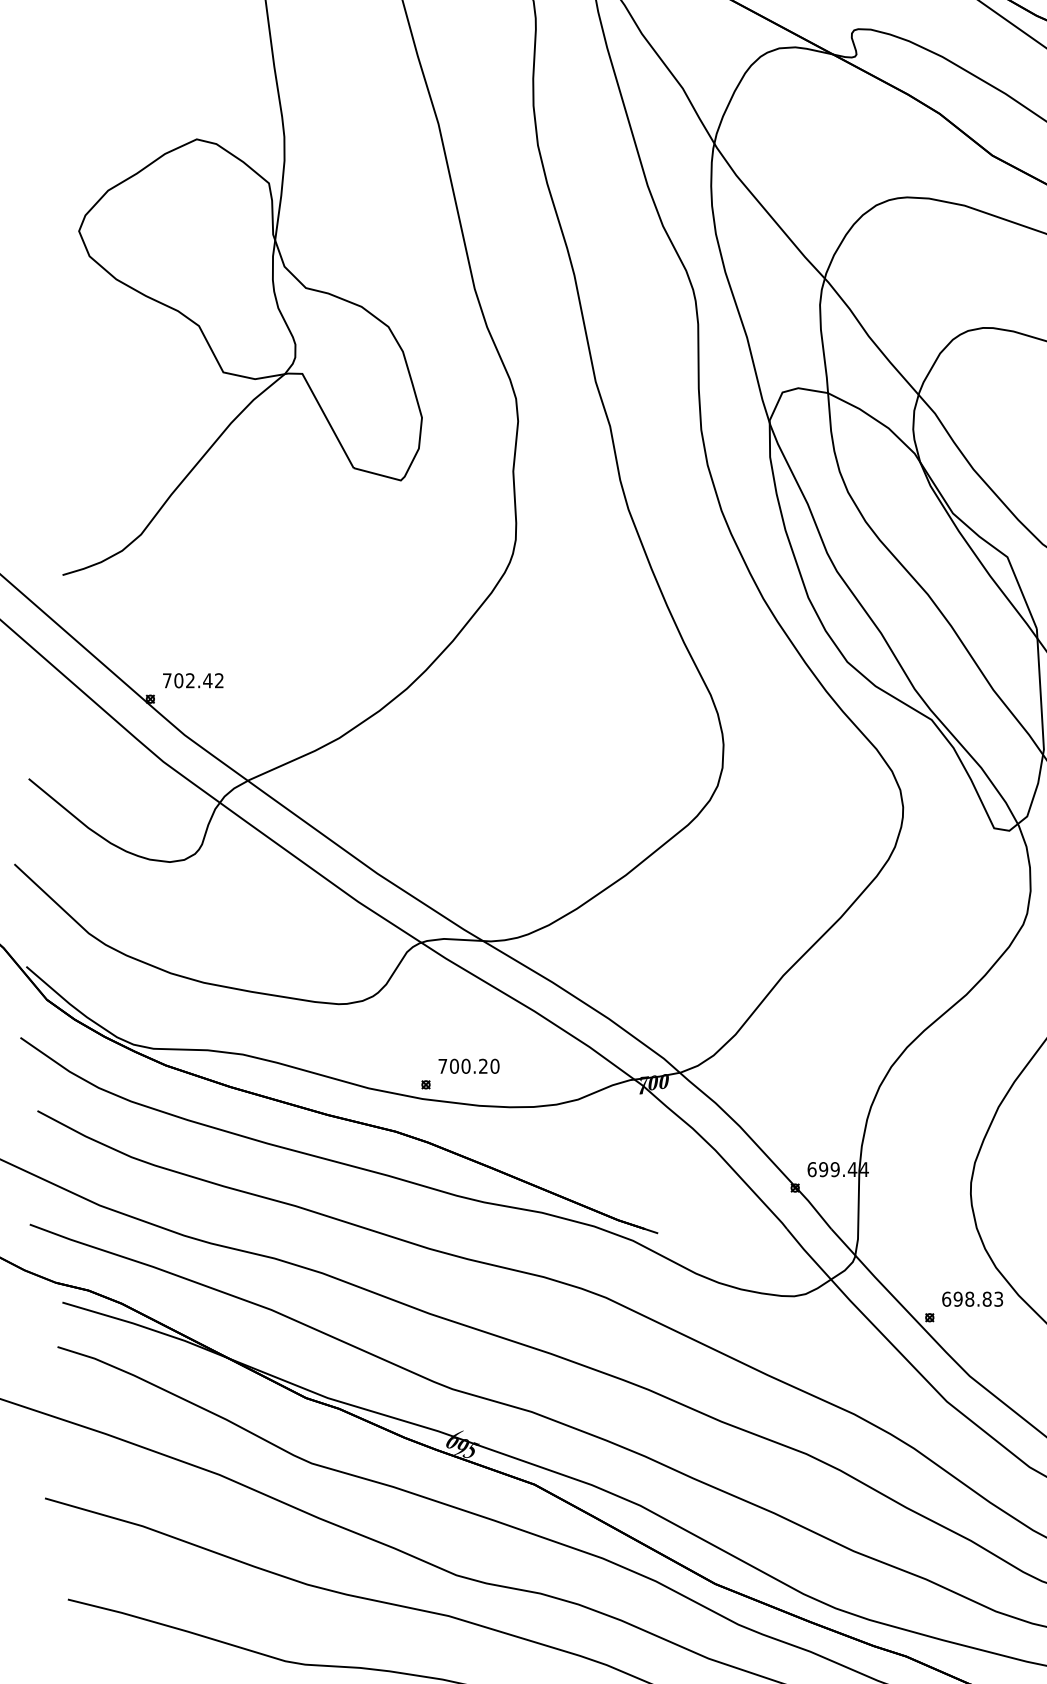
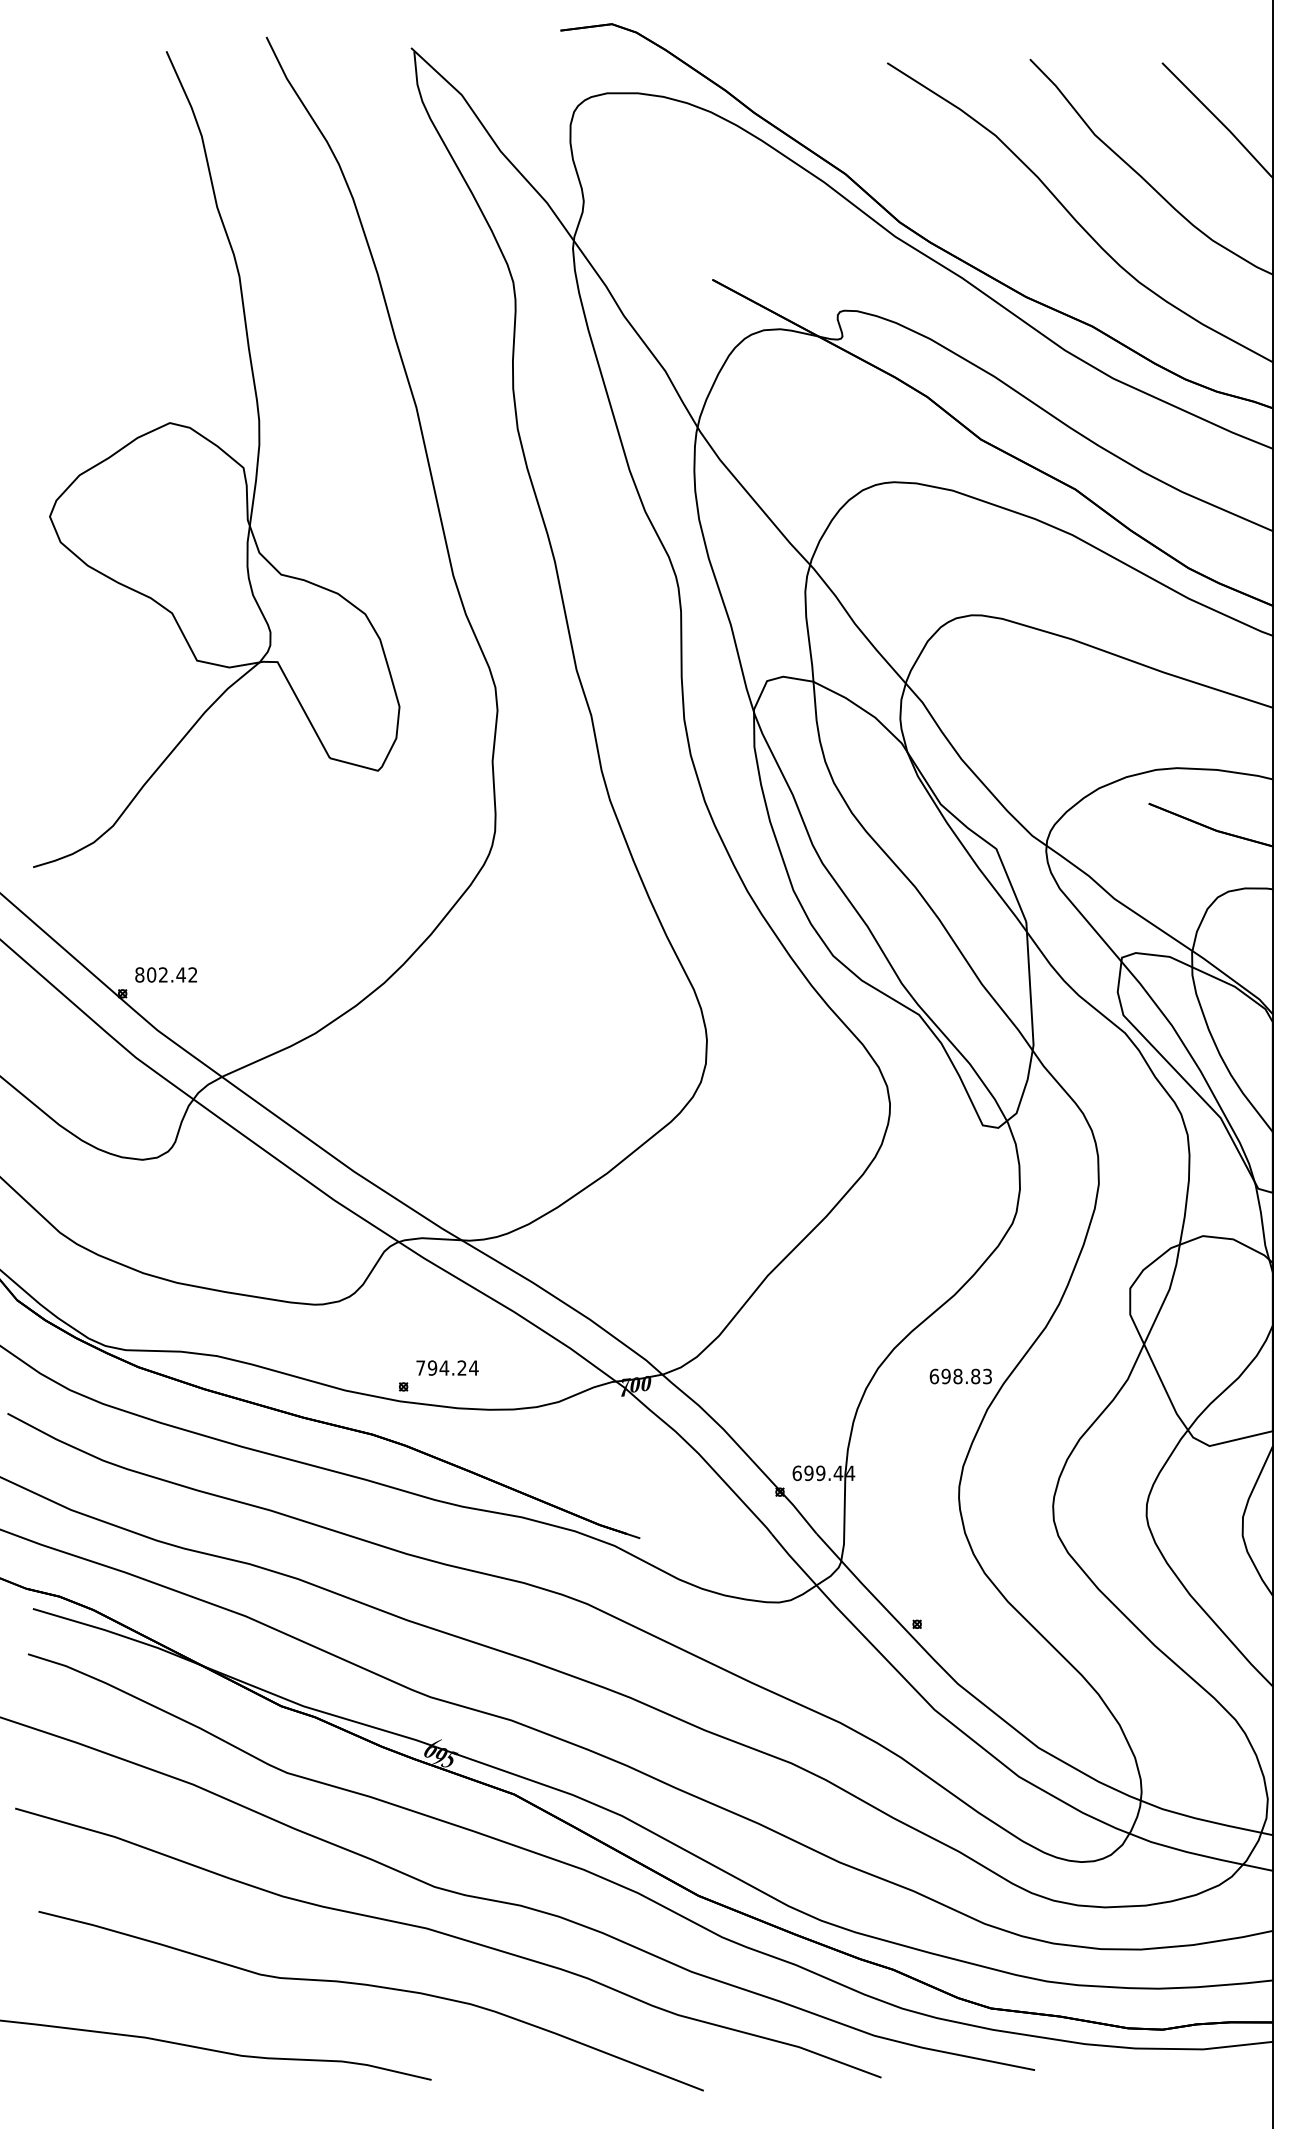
text: (166, 680) -> (139, 974), 702.42 -> 802.42
text: (474, 1065) -> (453, 1367), 700.20 -> 794.24
text: (972, 1299) -> (960, 1376), moved

